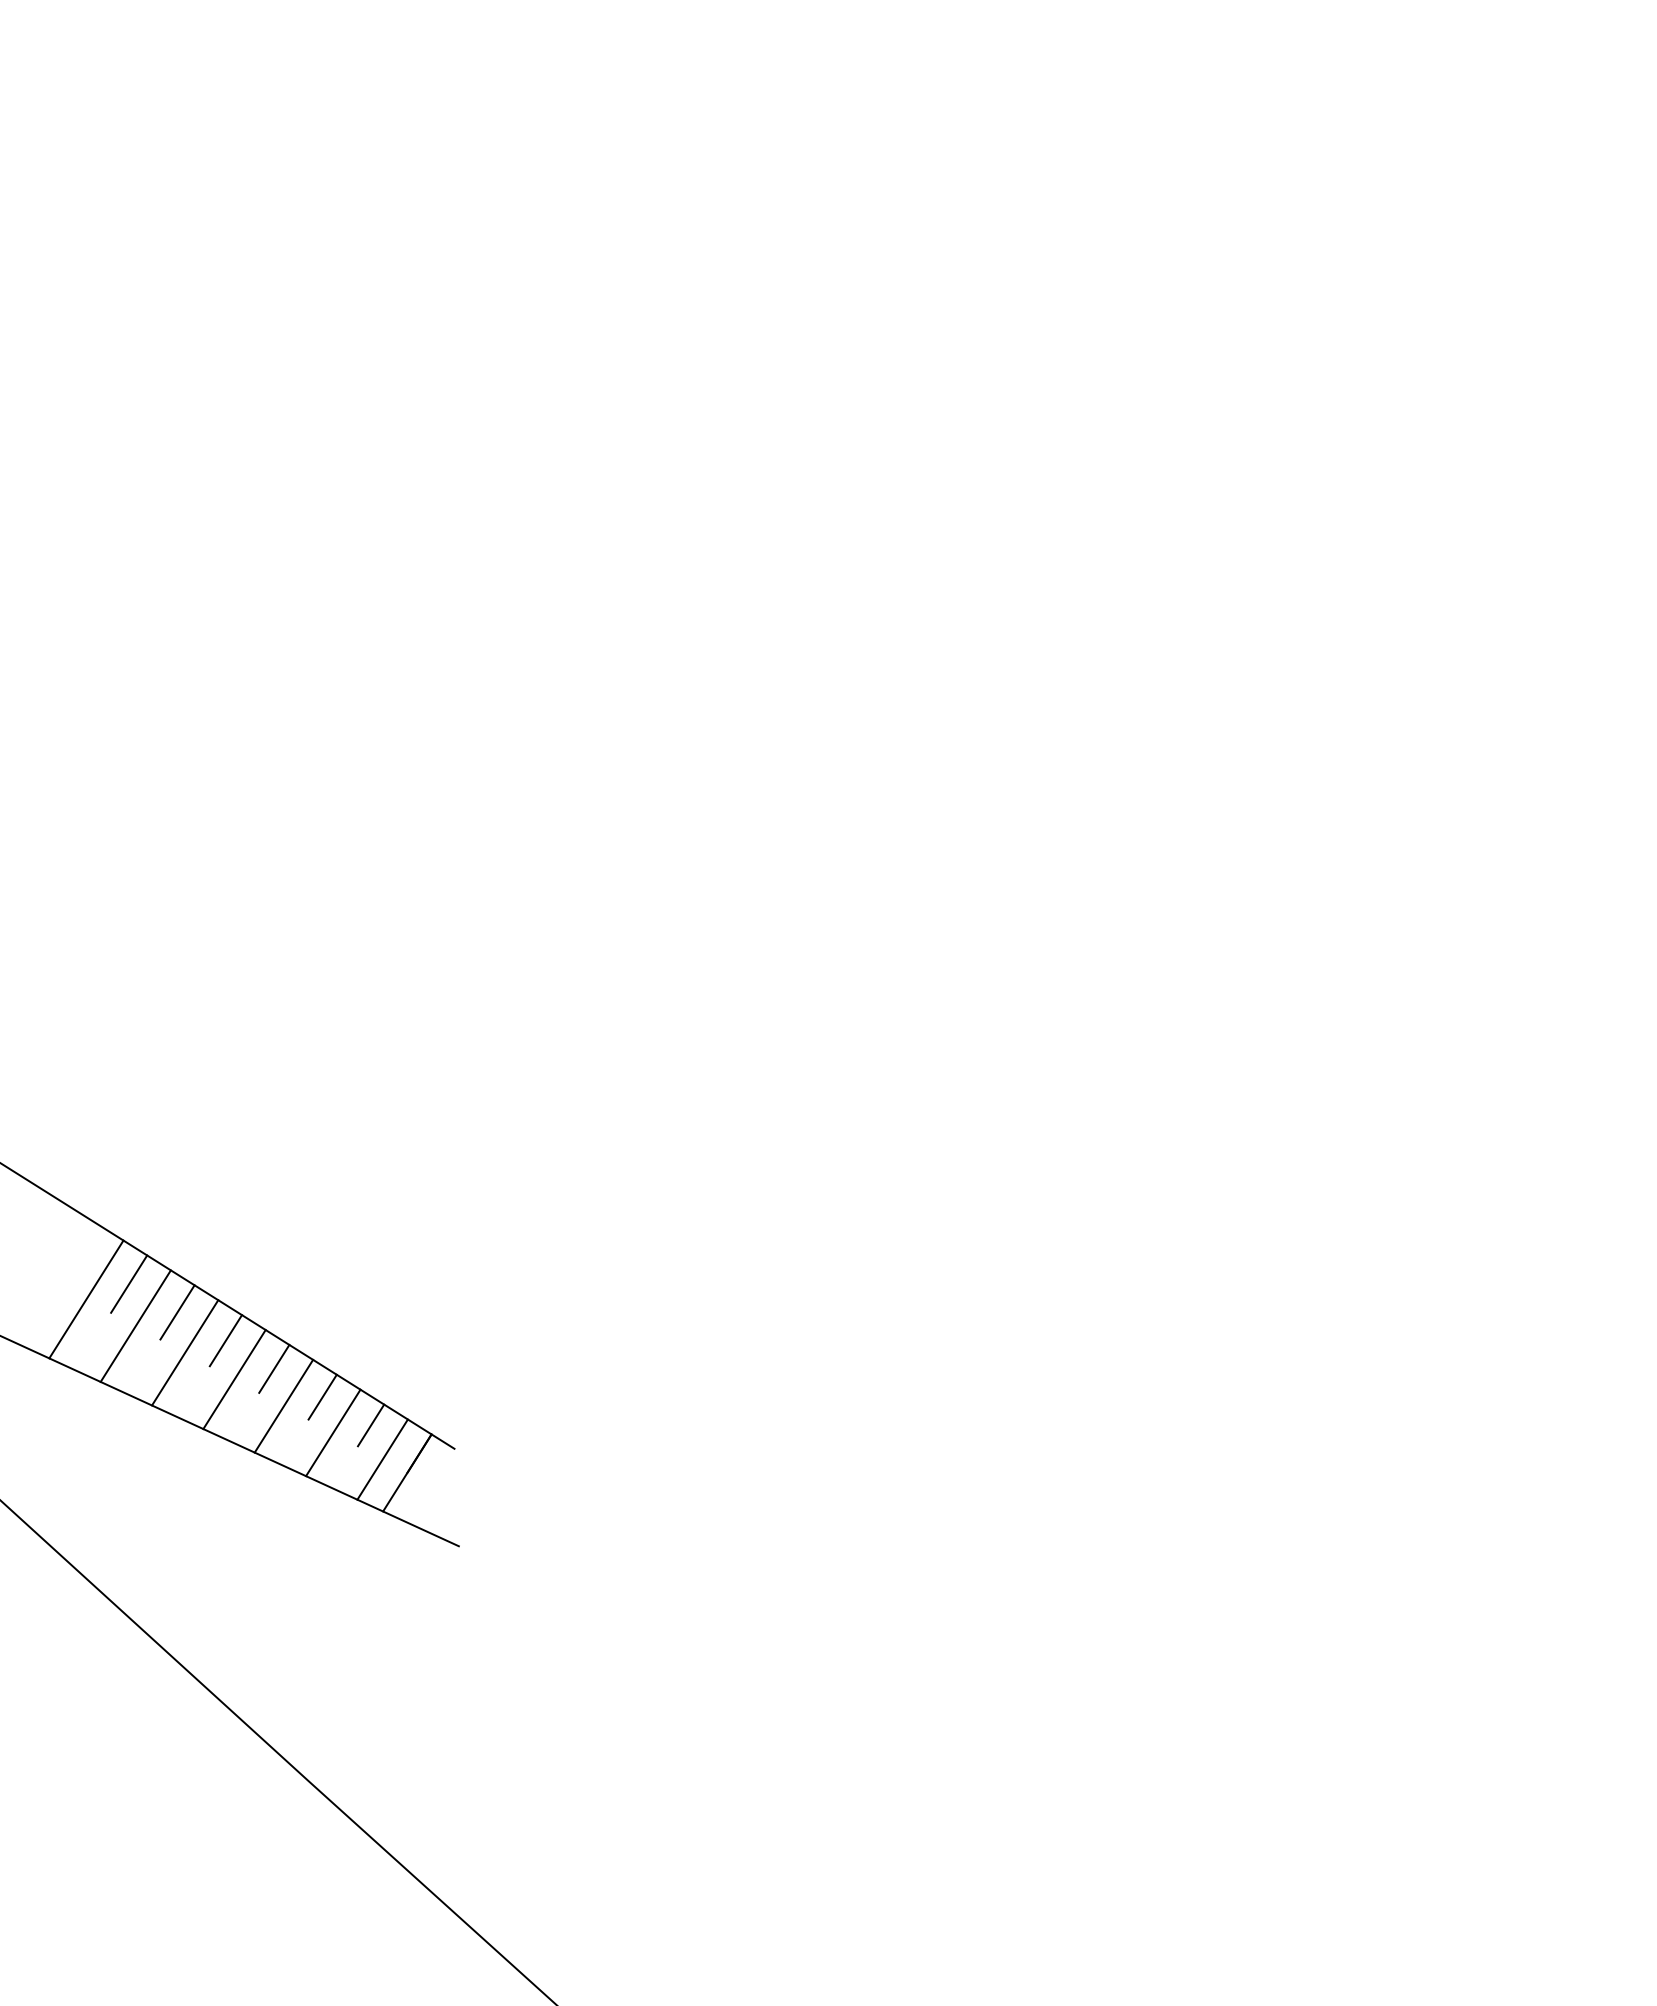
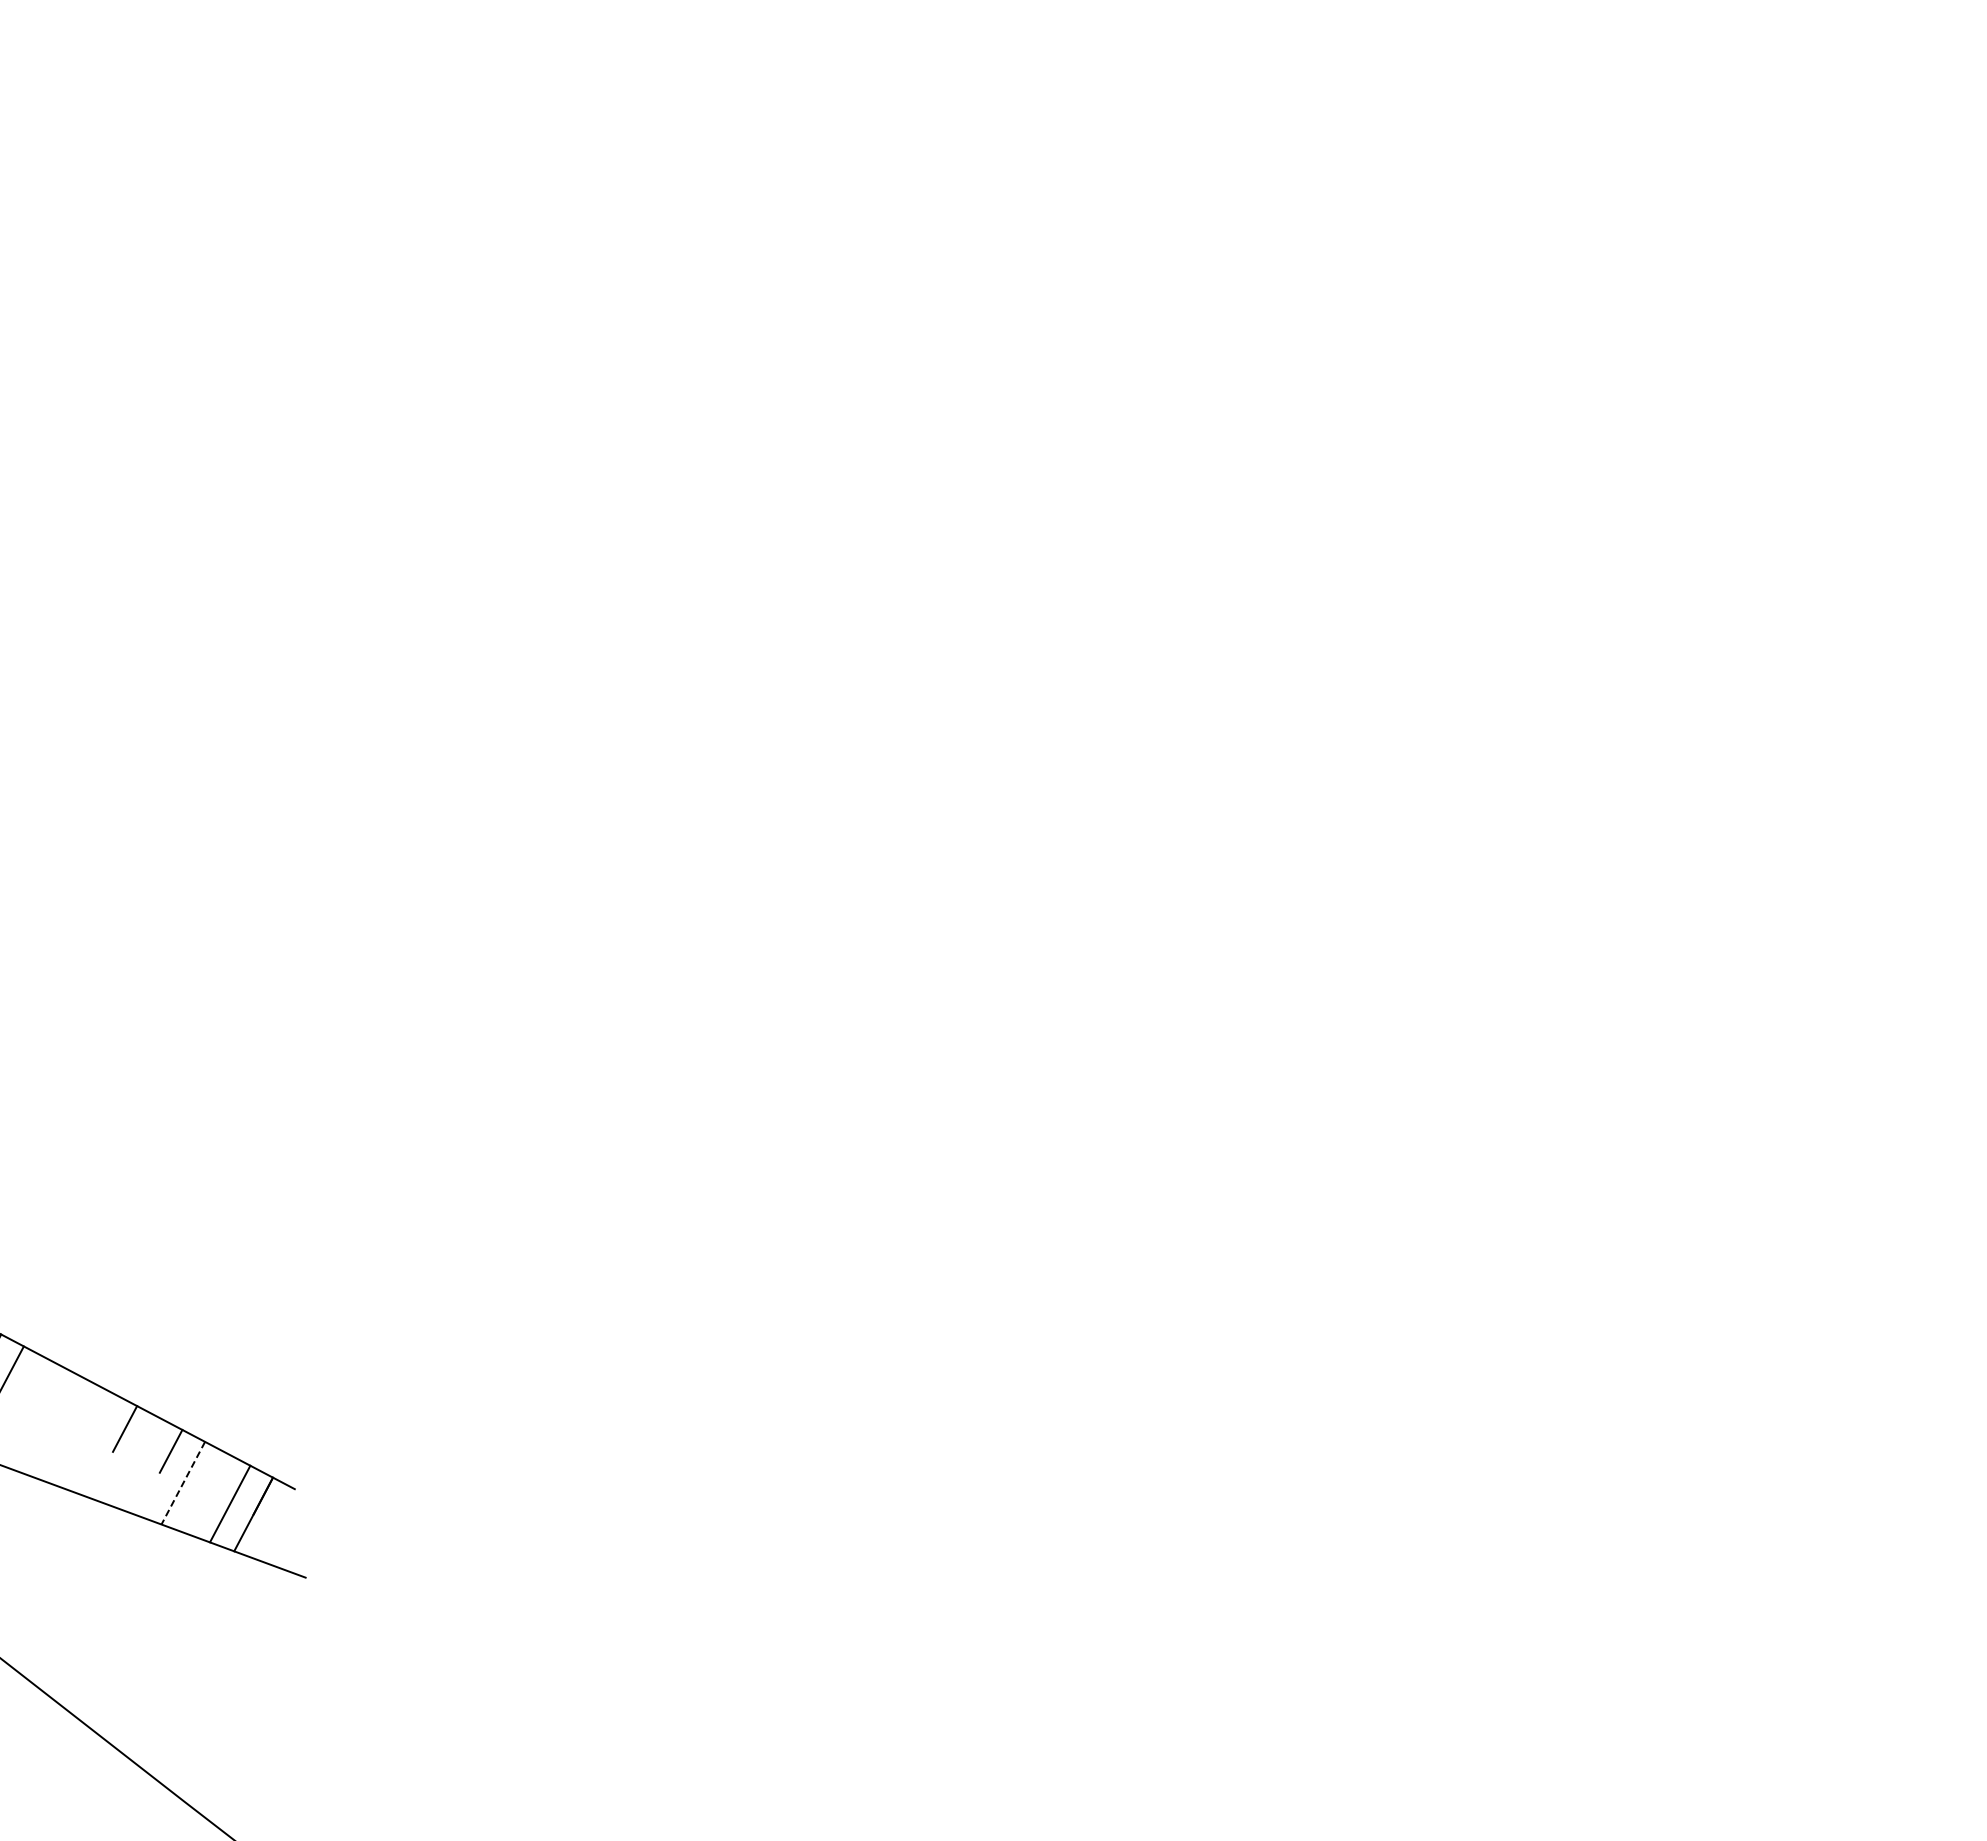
line: (177, 1312) -> (32, 1384), removed
line: (225, 1340) -> (78, 1406), removed
line: (184, 1352) -> (42, 1420), removed
line: (234, 1379) -> (89, 1441), removed
line: (283, 1406) -> (136, 1462), removed
line: (370, 1425) -> (216, 1473), removed
line: (333, 1433) -> (183, 1483), solid -> dashed

